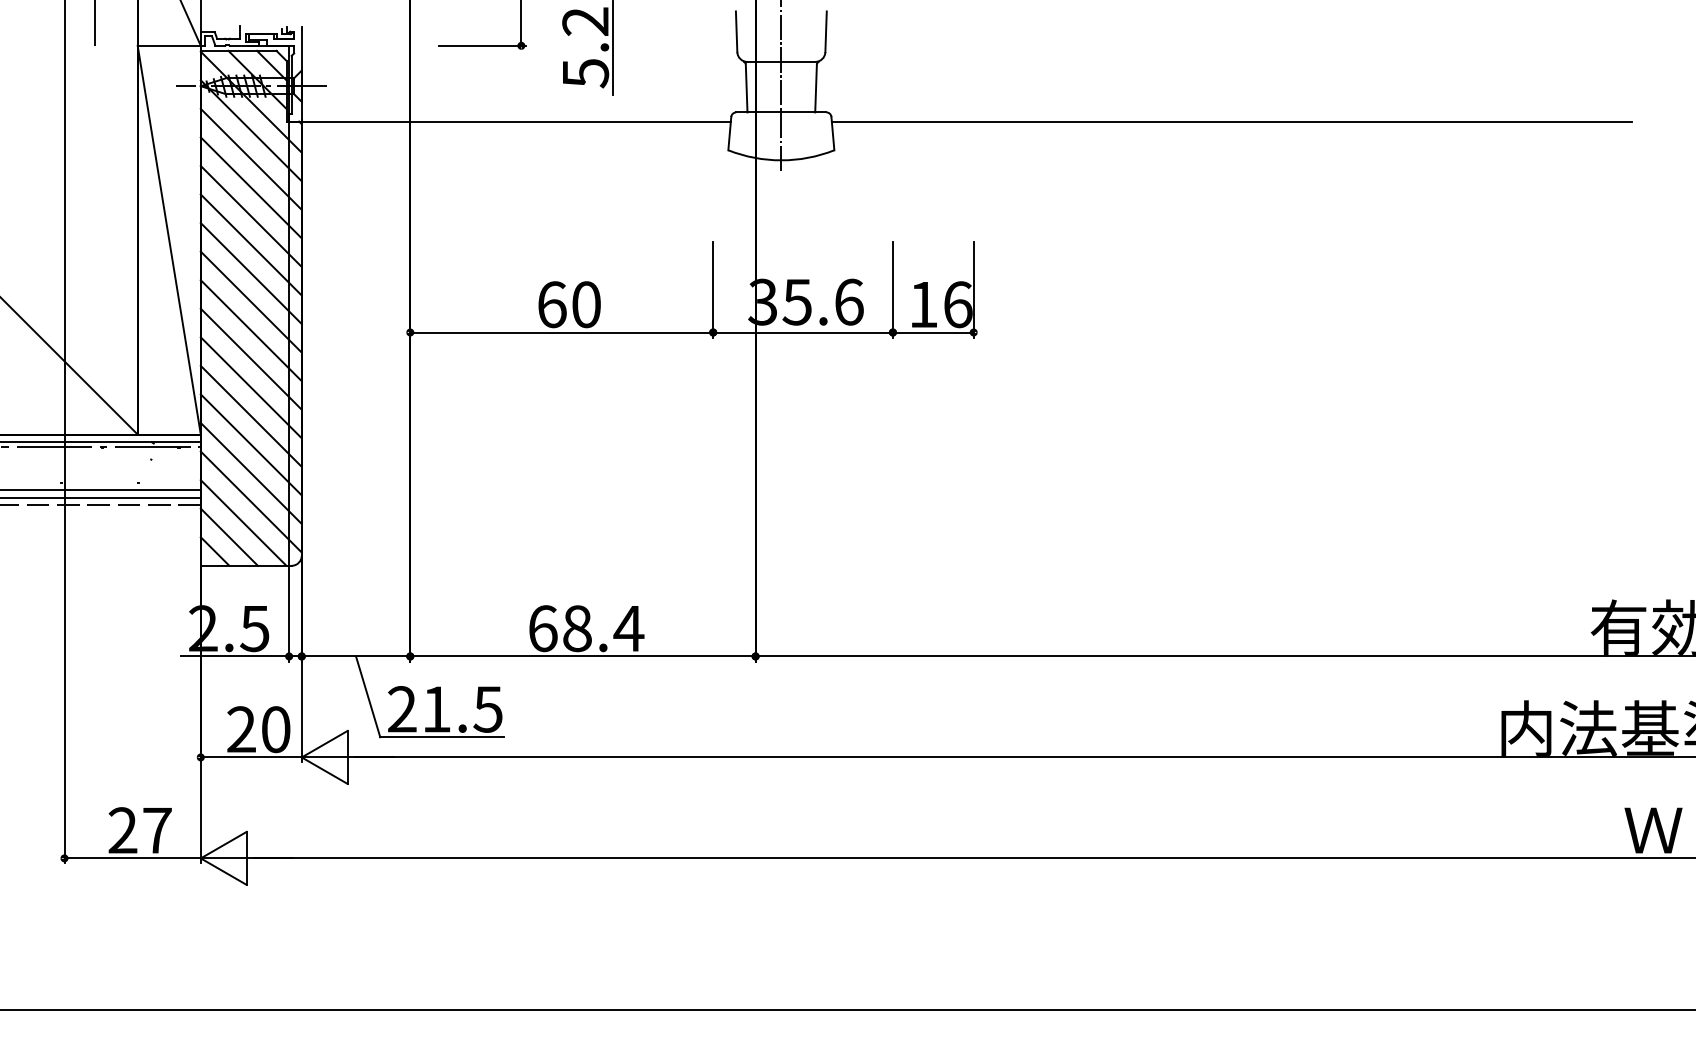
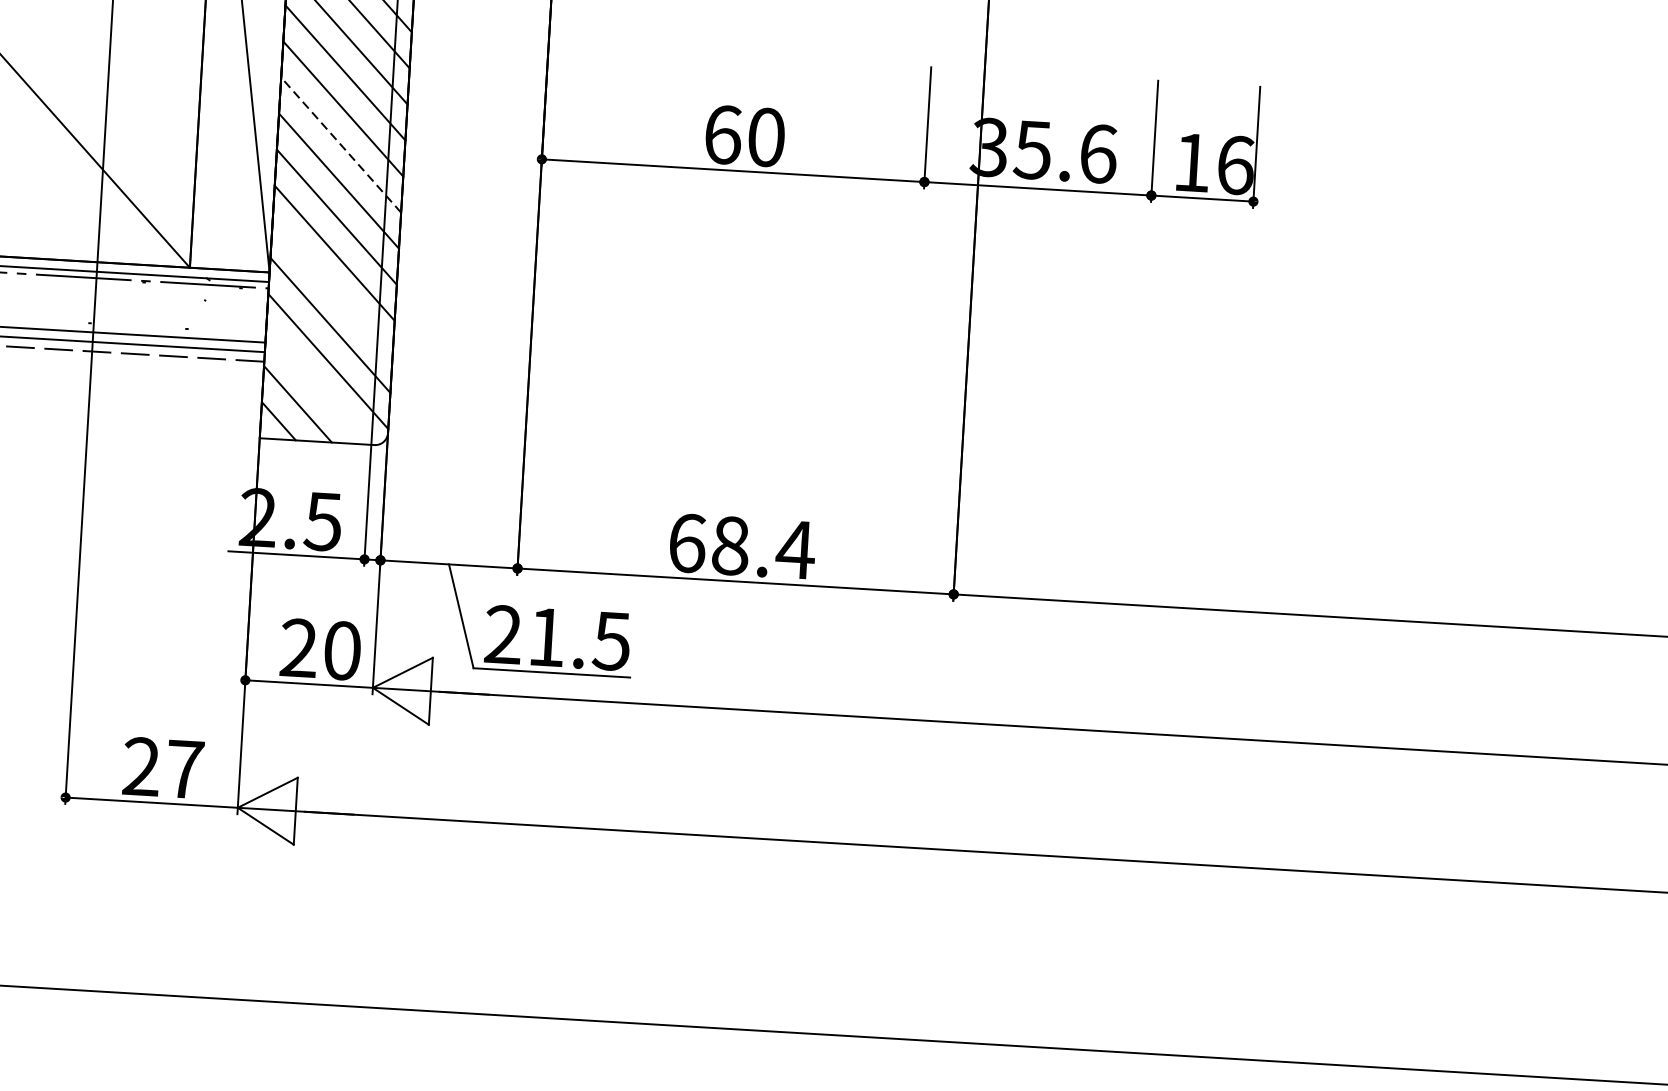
line: (250, 330) -> (340, 144), solid -> dashed
line: (250, 444) -> (331, 288), removed
line: (243, 522) -> (316, 386), removed

